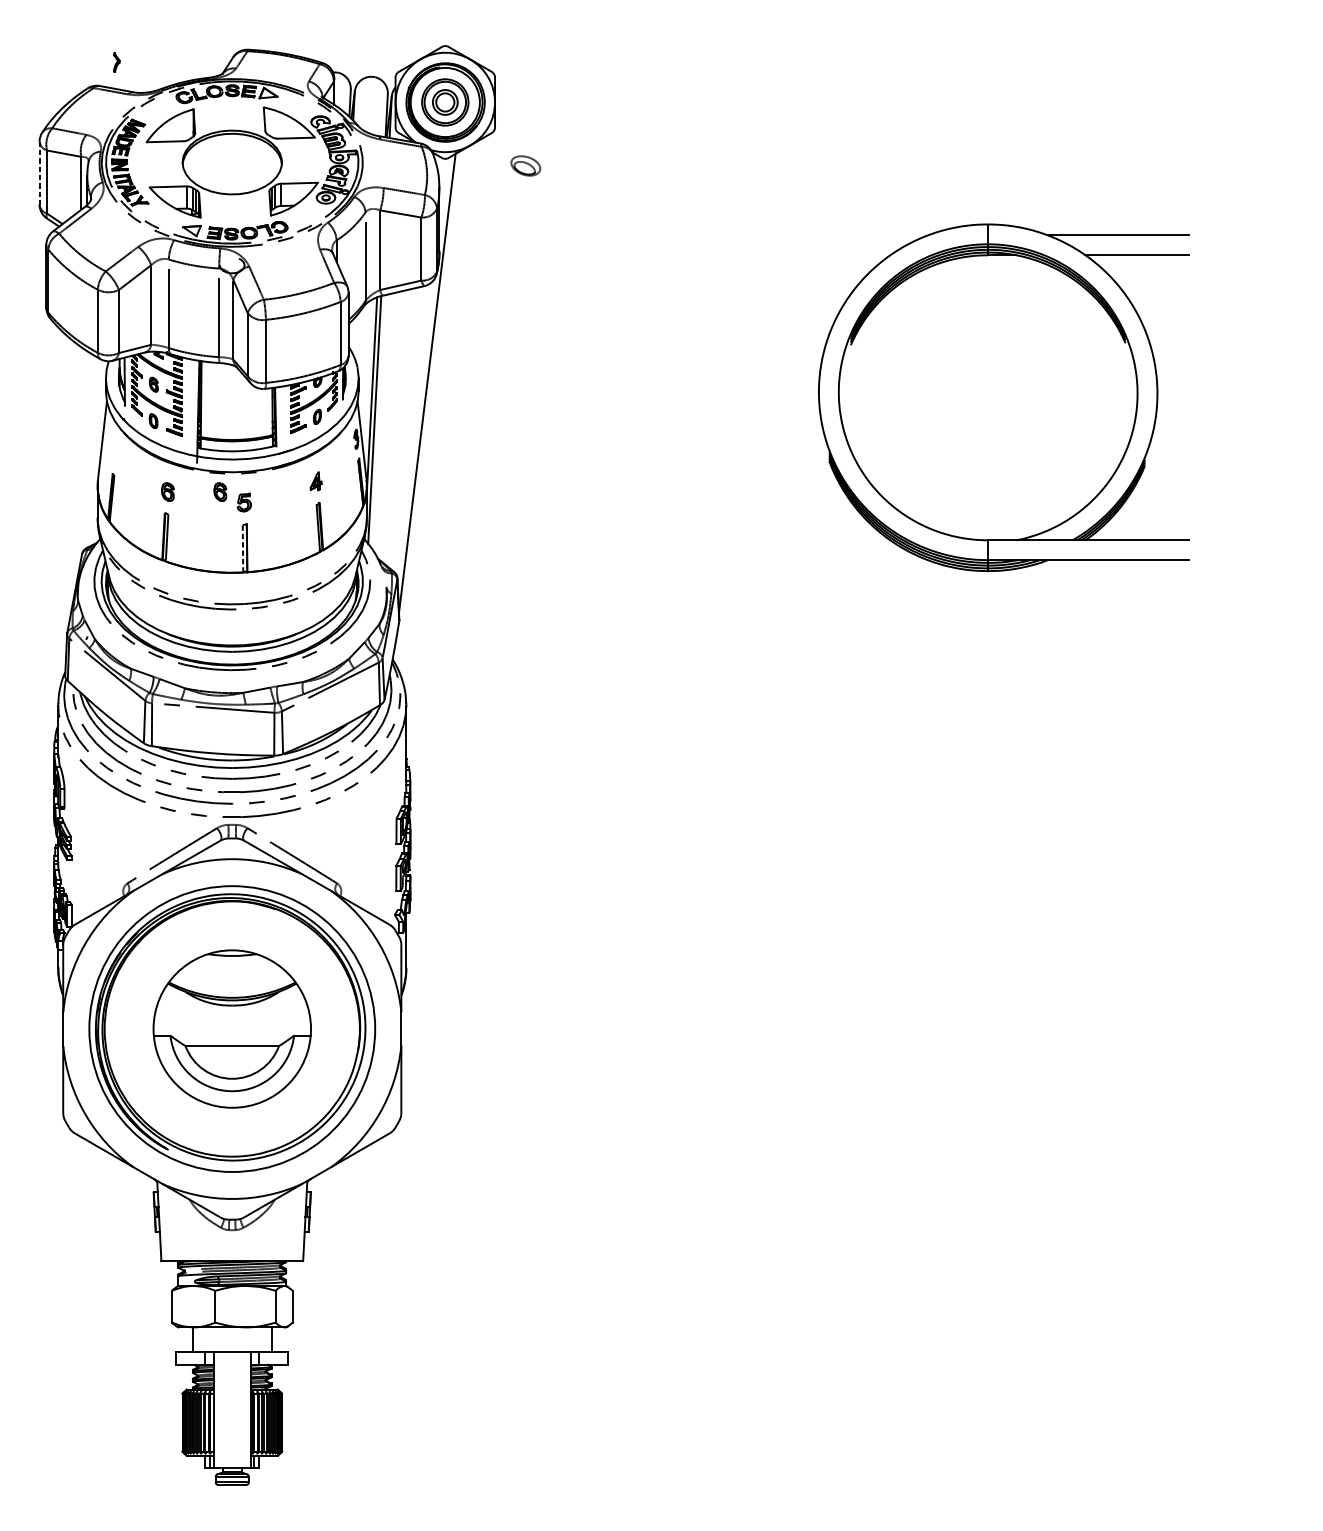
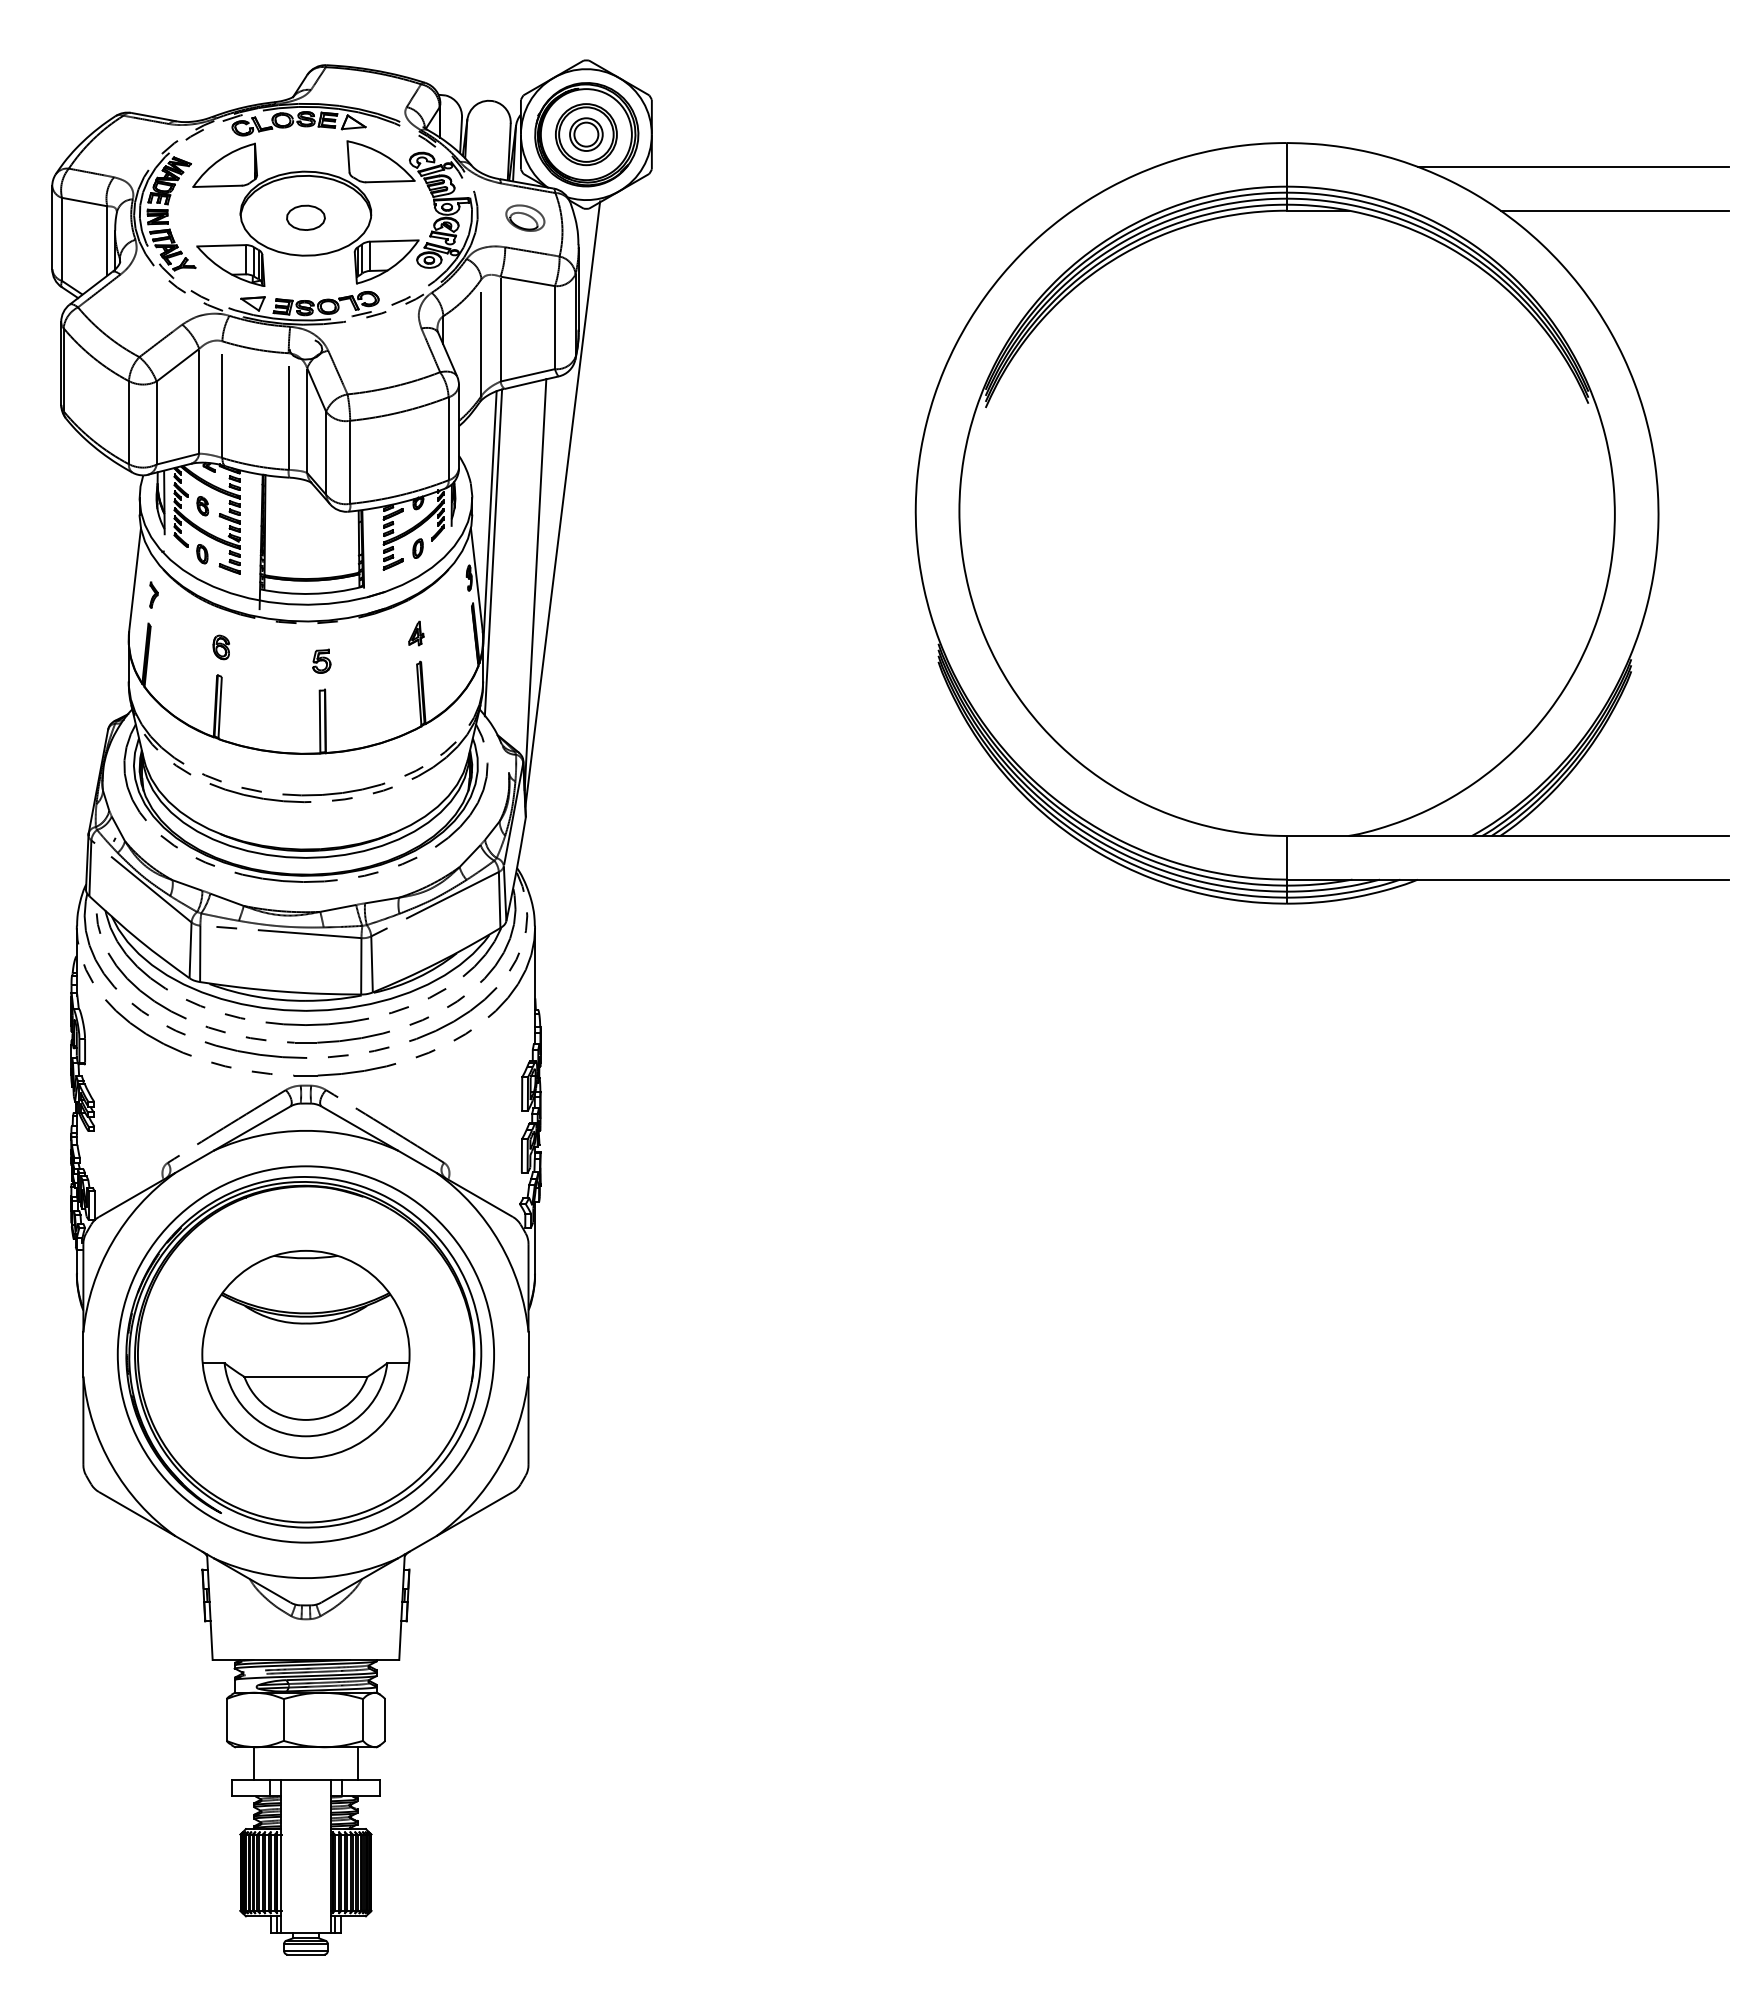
part: (116, 62) -> (153, 594), moved
part: (231, 165) -> (305, 217), added
part: (525, 165) -> (525, 217), moved
line: (39, 173) -> (52, 227), dashed -> solid
part: (1003, 397) -> (1321, 523), size x1.67
line: (406, 444) -> (535, 584), added
part: (219, 492) -> (289, 647), removed
line: (243, 548) -> (320, 721), dashed -> solid

